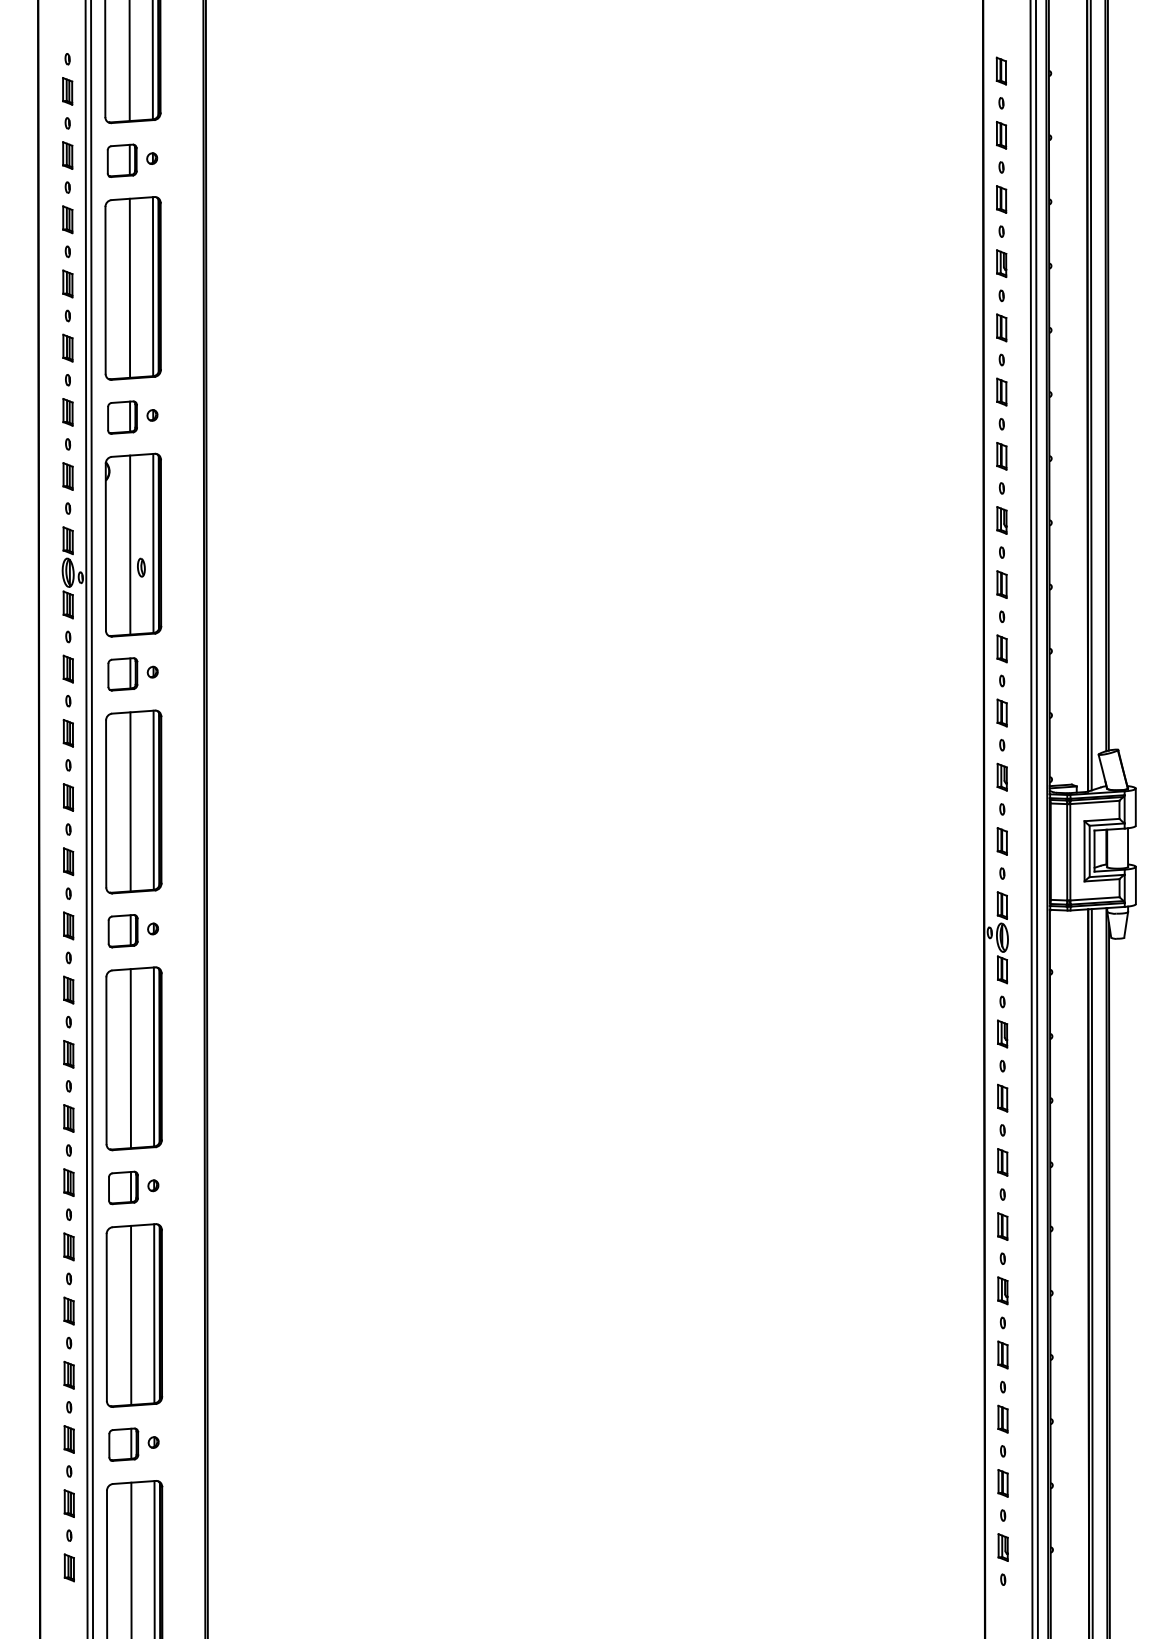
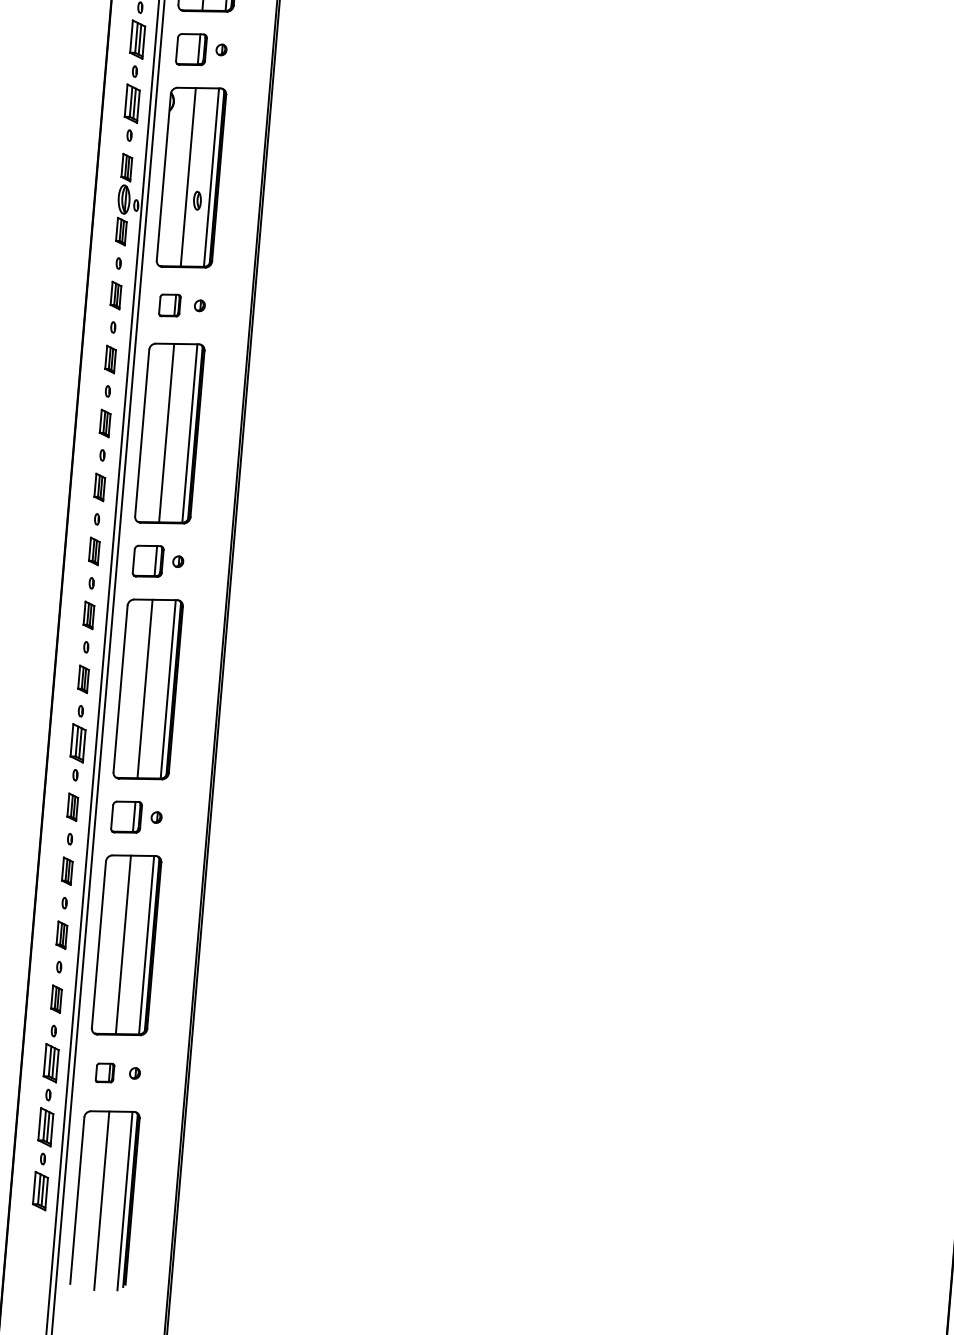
part: (67, 412) -> (137, 39), size x1.4
part: (67, 476) -> (131, 103), size x1.4
part: (122, 674) -> (169, 305), size x0.7
part: (68, 1118) -> (77, 743), size x1.4
part: (68, 1439) -> (50, 1063), size x1.4
part: (123, 1444) -> (104, 1072), size x0.6
part: (68, 1503) -> (44, 1126), size x1.4
part: (68, 1567) -> (39, 1190), size x1.4

